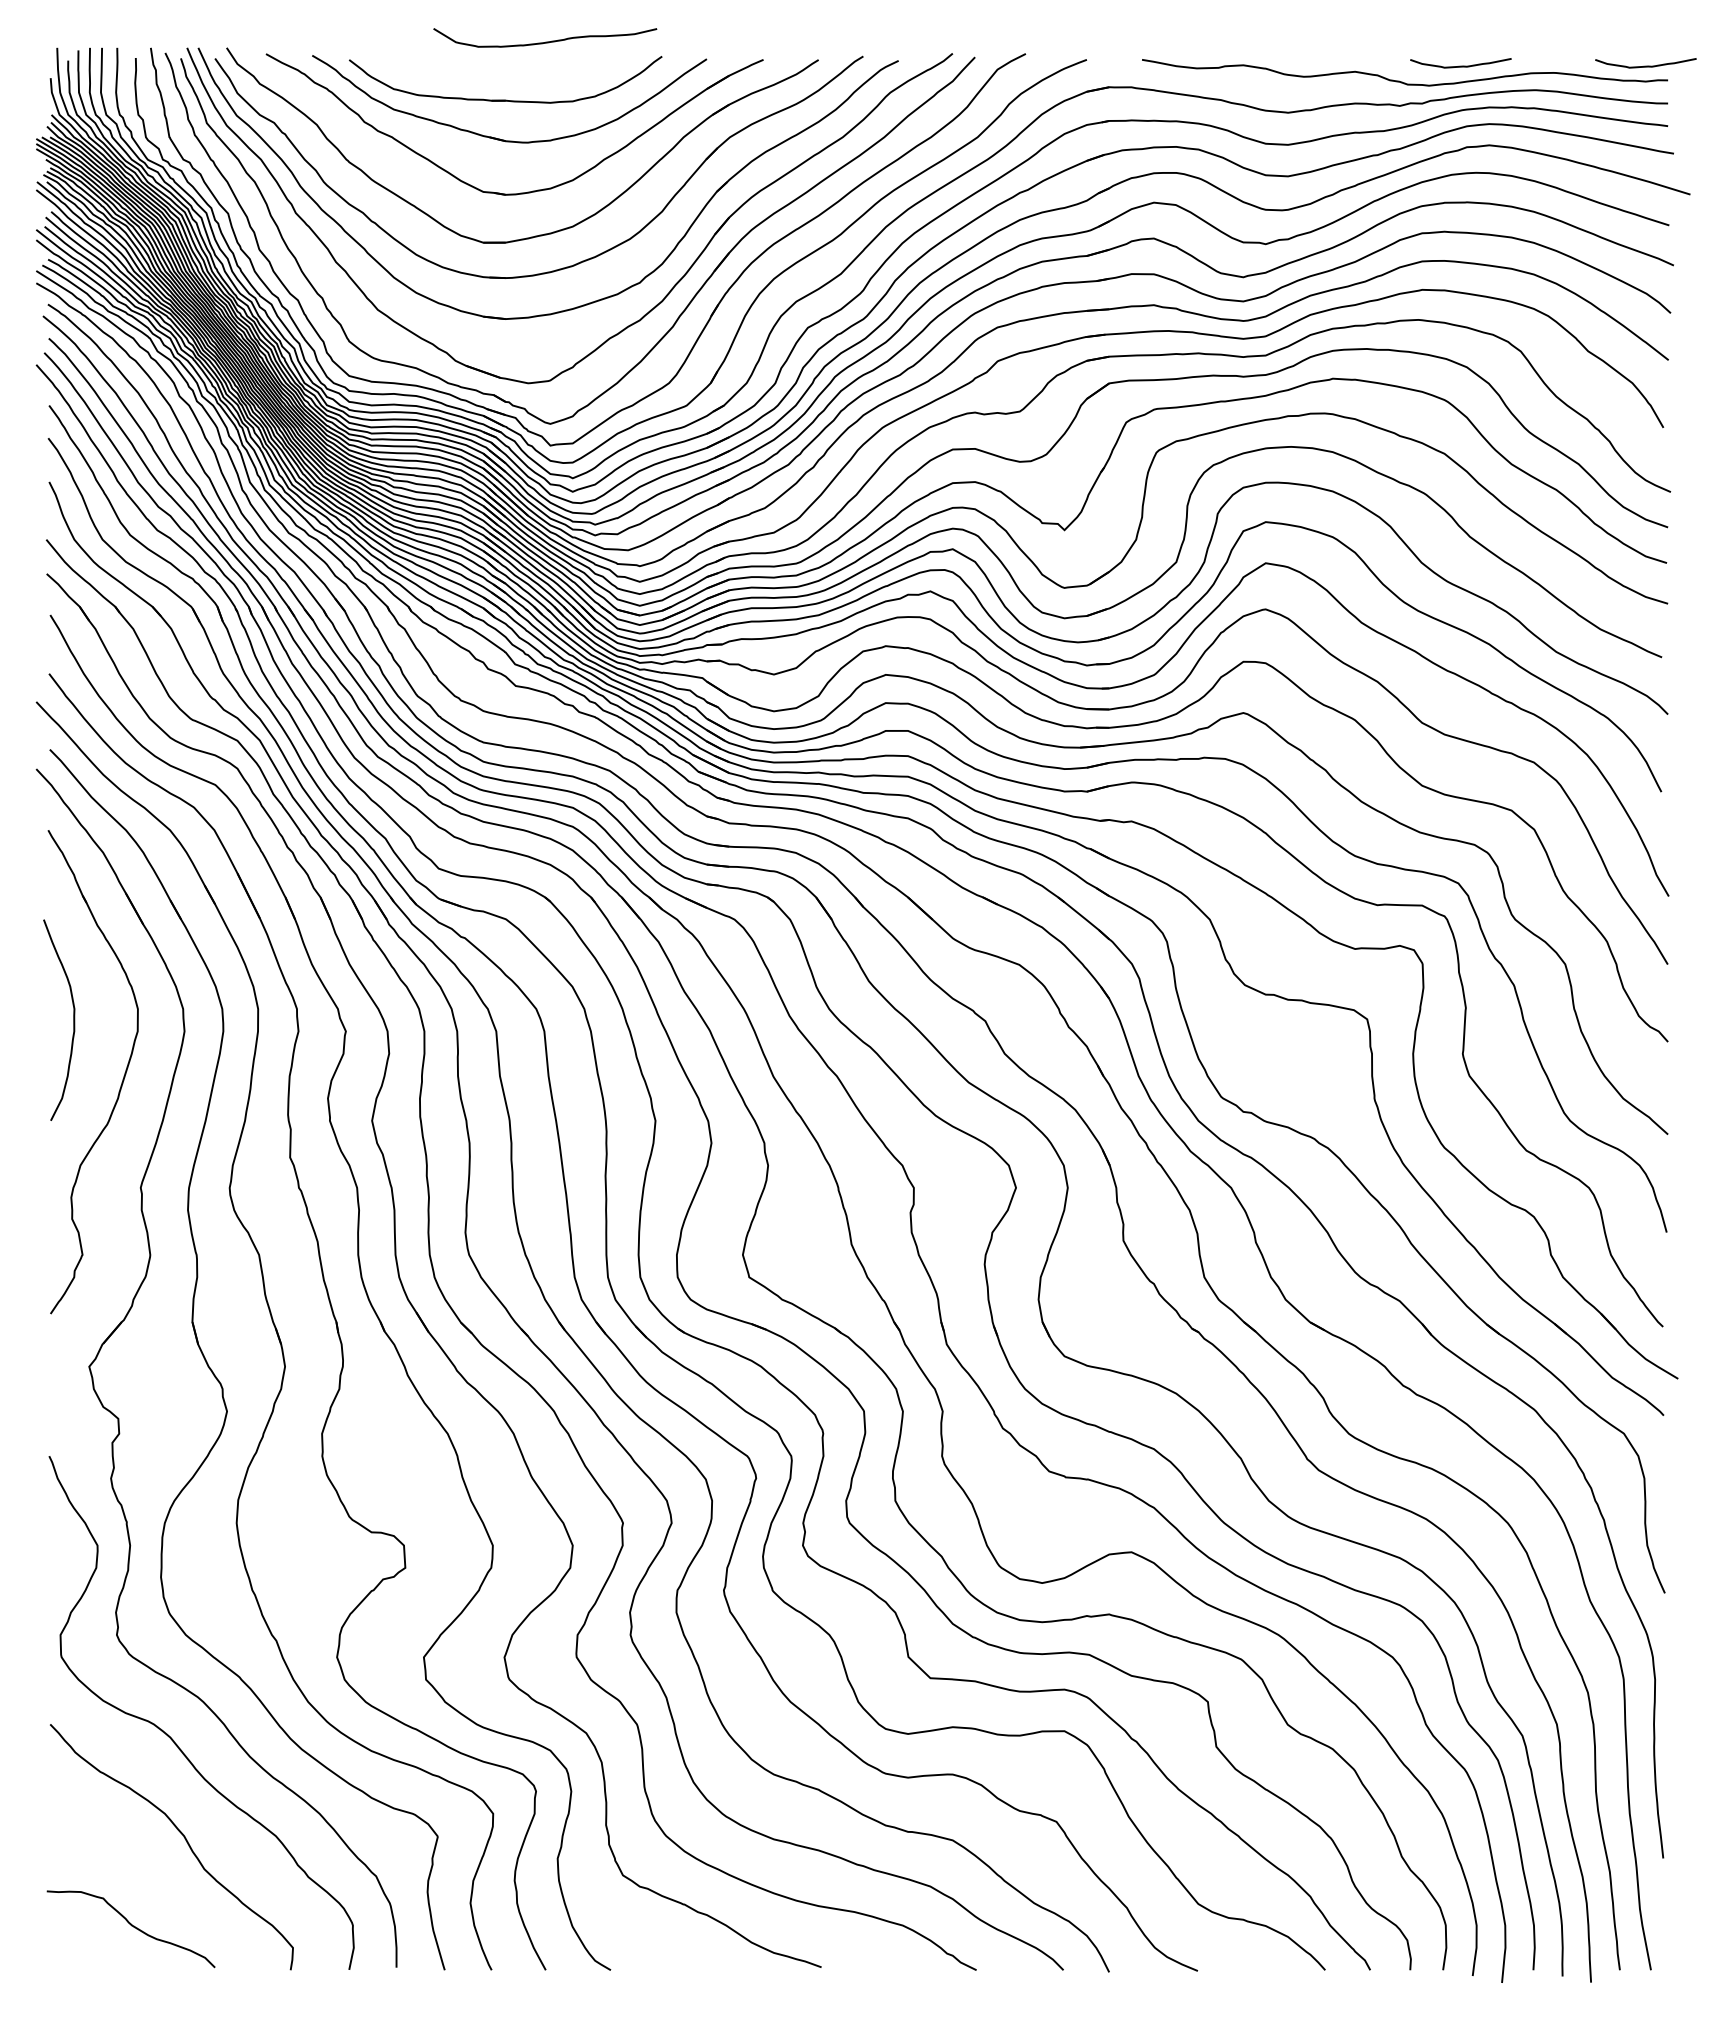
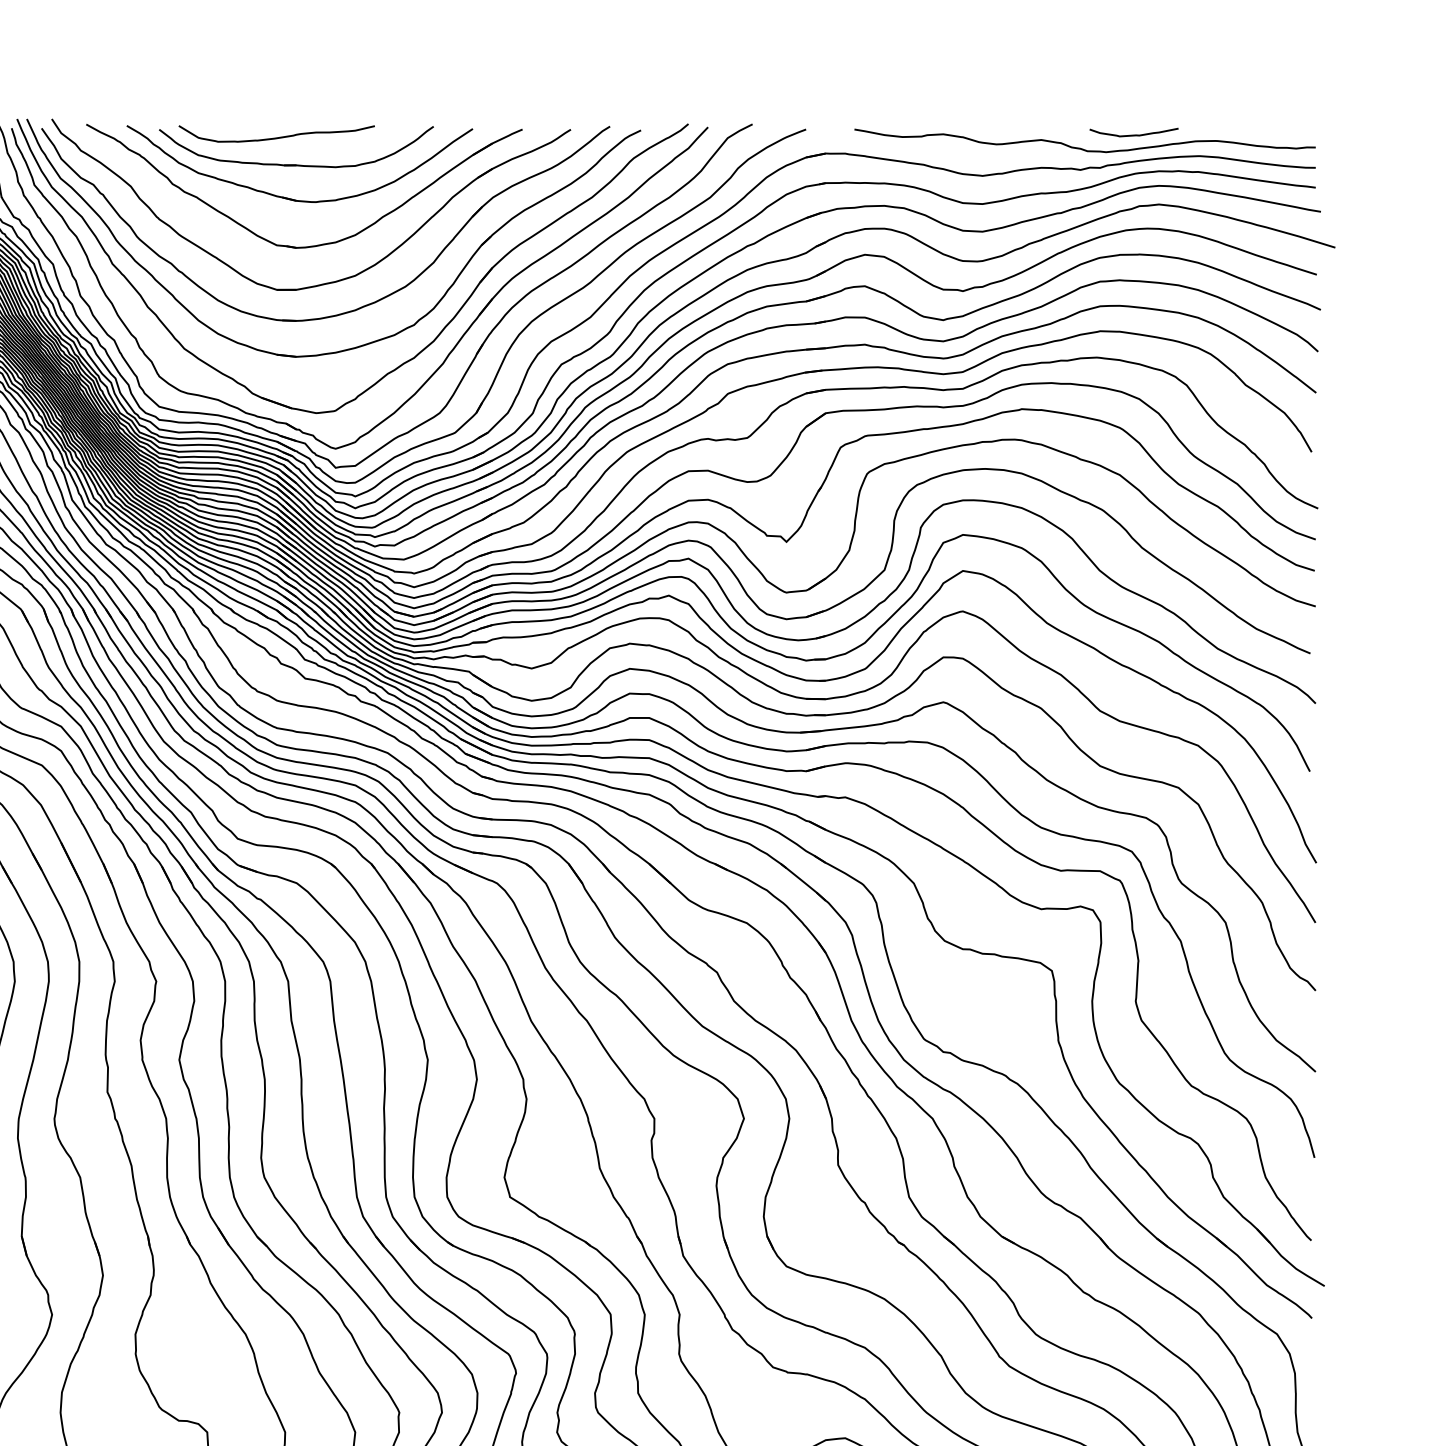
curve: (545, 41) -> (277, 137), moved
curve: (1645, 65) -> (1295, 134), removed

